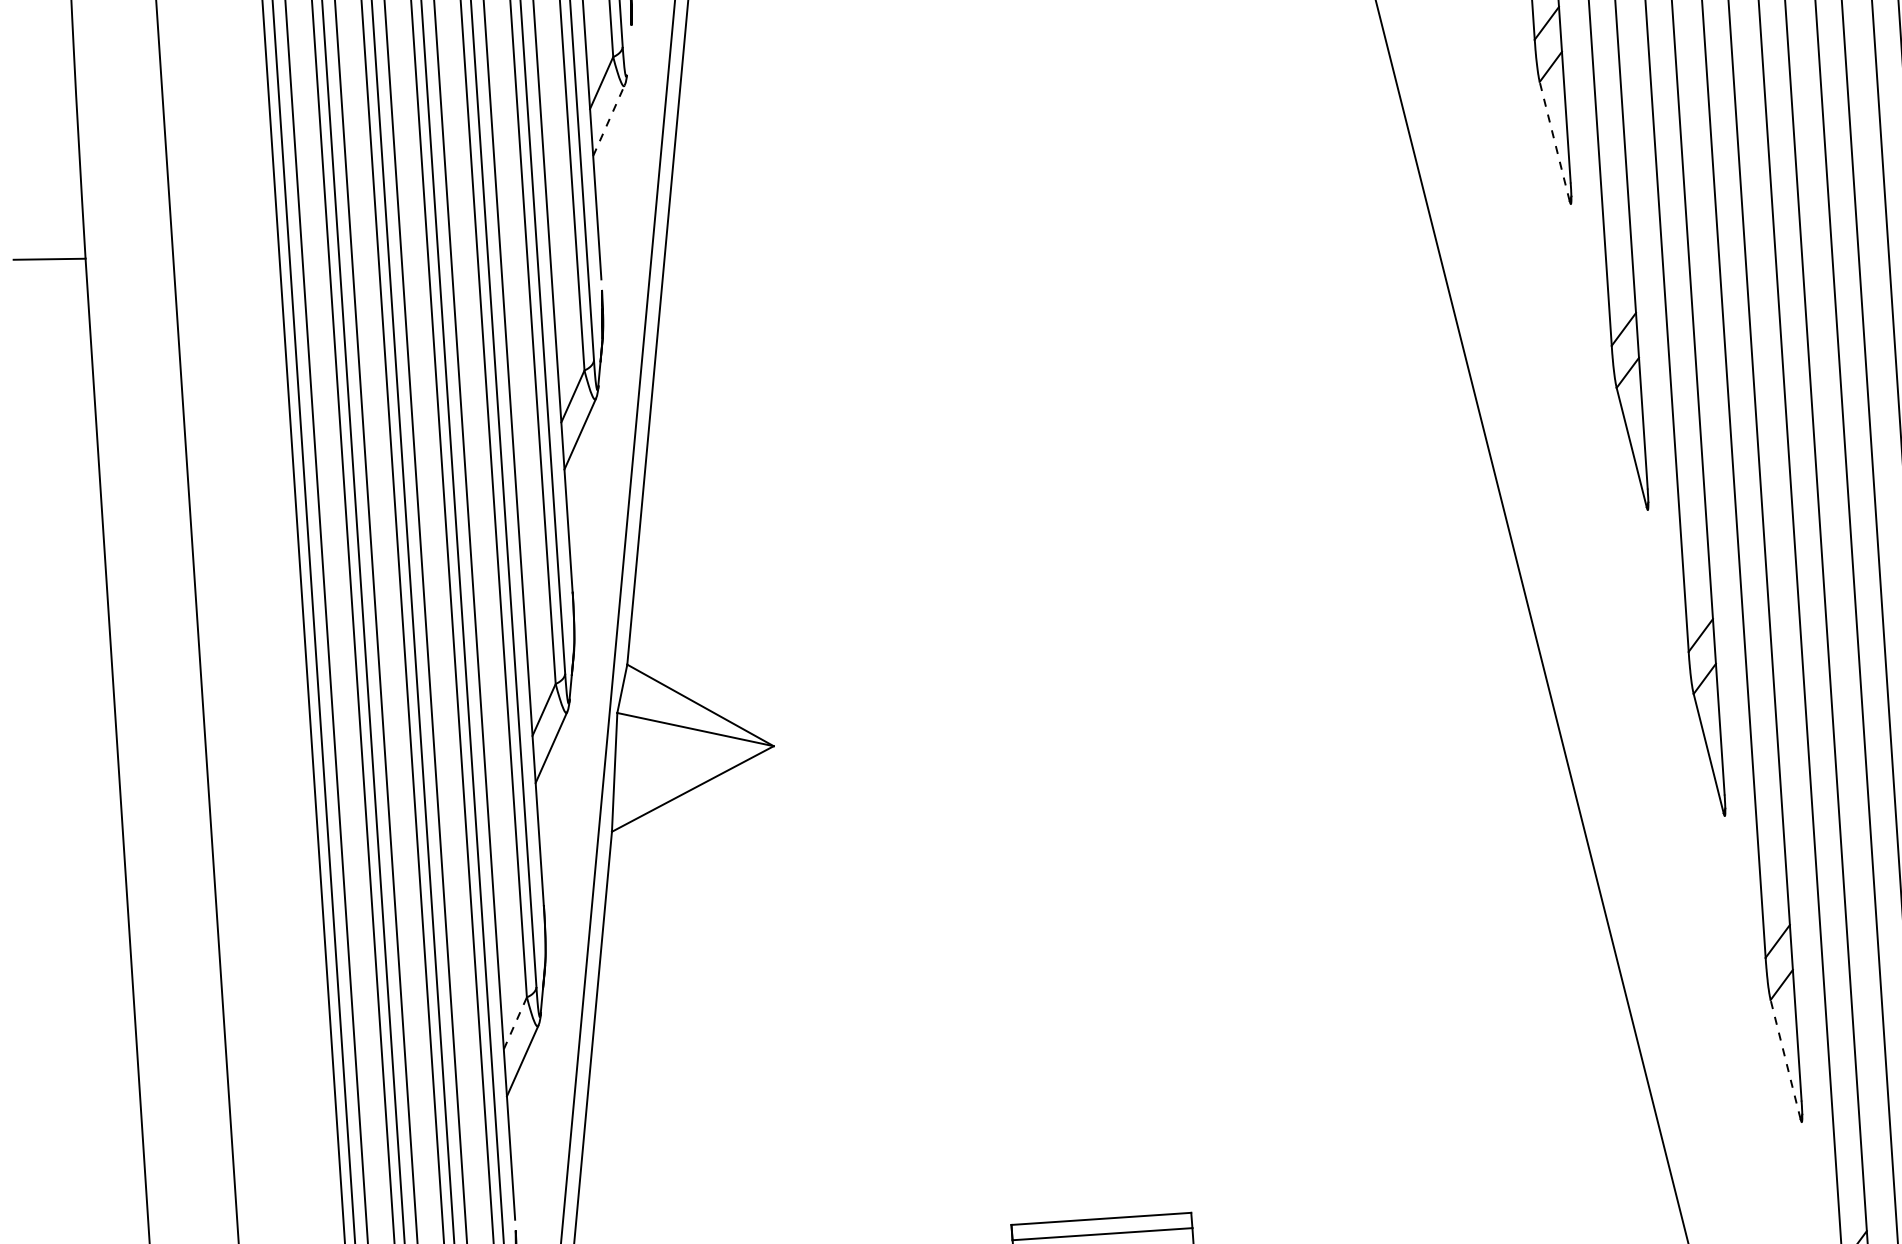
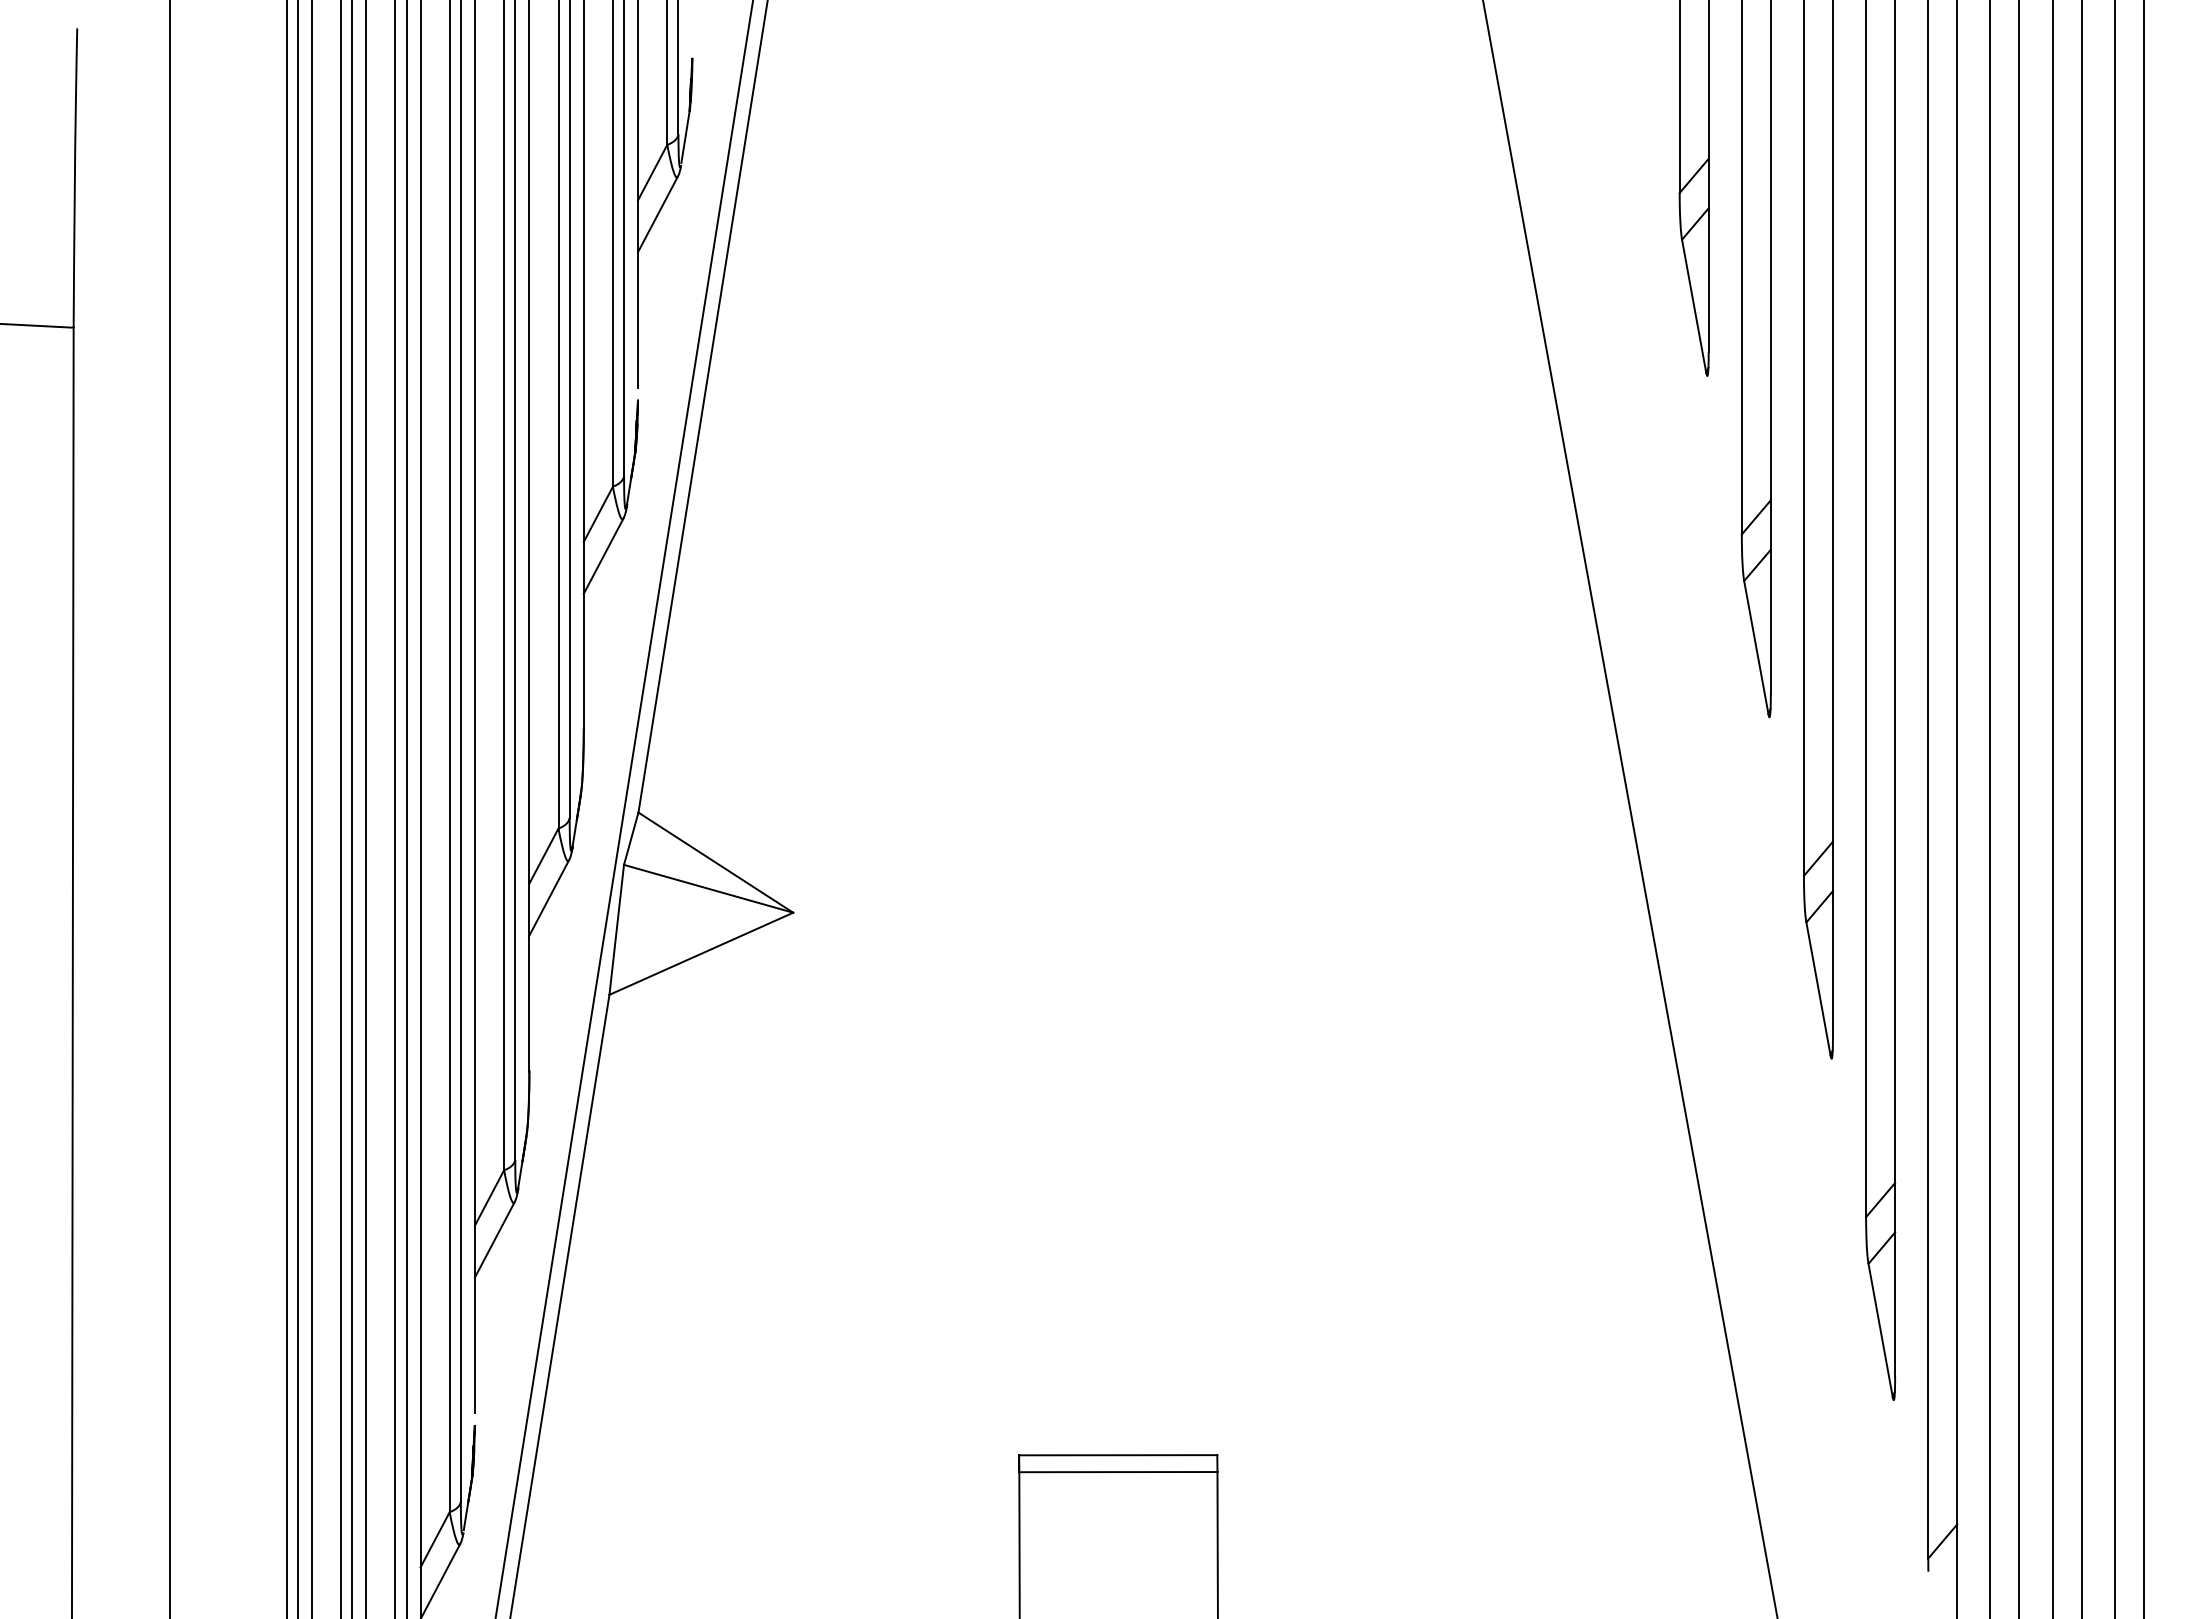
line: (629, 48) -> (685, 136), added
line: (608, 120) -> (657, 214), dashed -> solid
line: (1555, 141) -> (1694, 306), dashed -> solid
line: (515, 1022) -> (489, 1197), dashed -> solid
line: (1785, 1059) -> (1880, 1330), dashed -> solid

